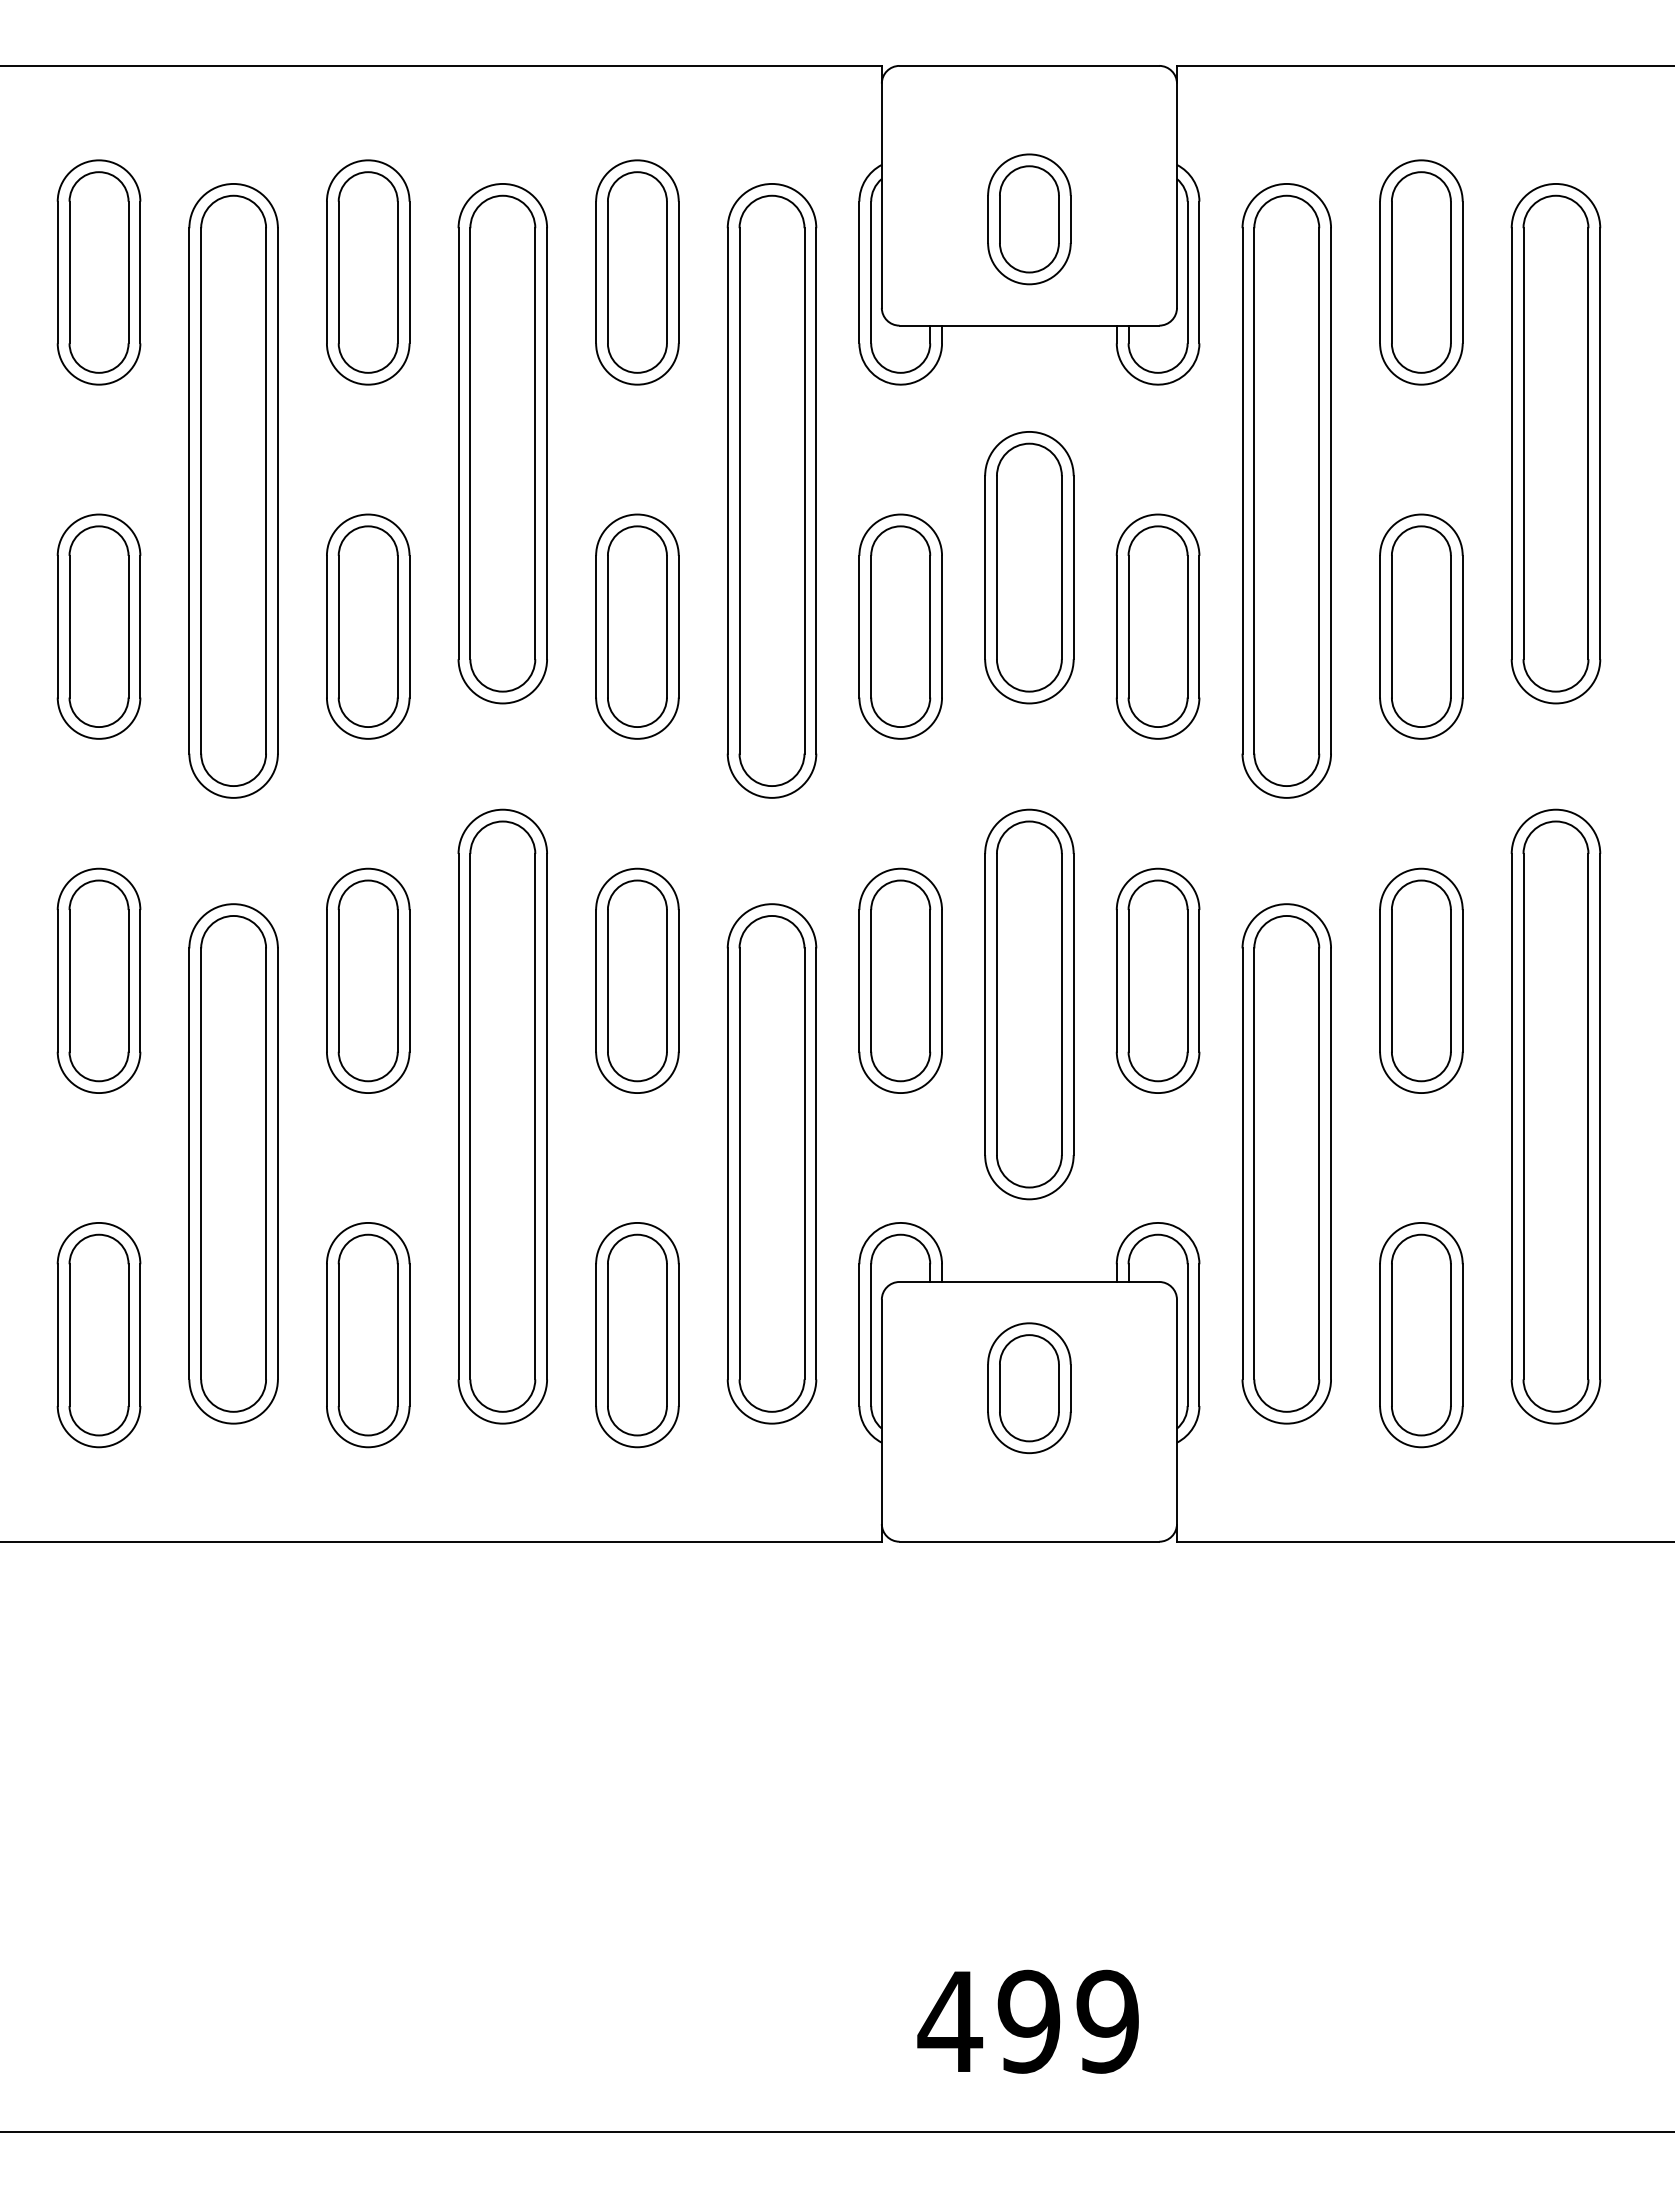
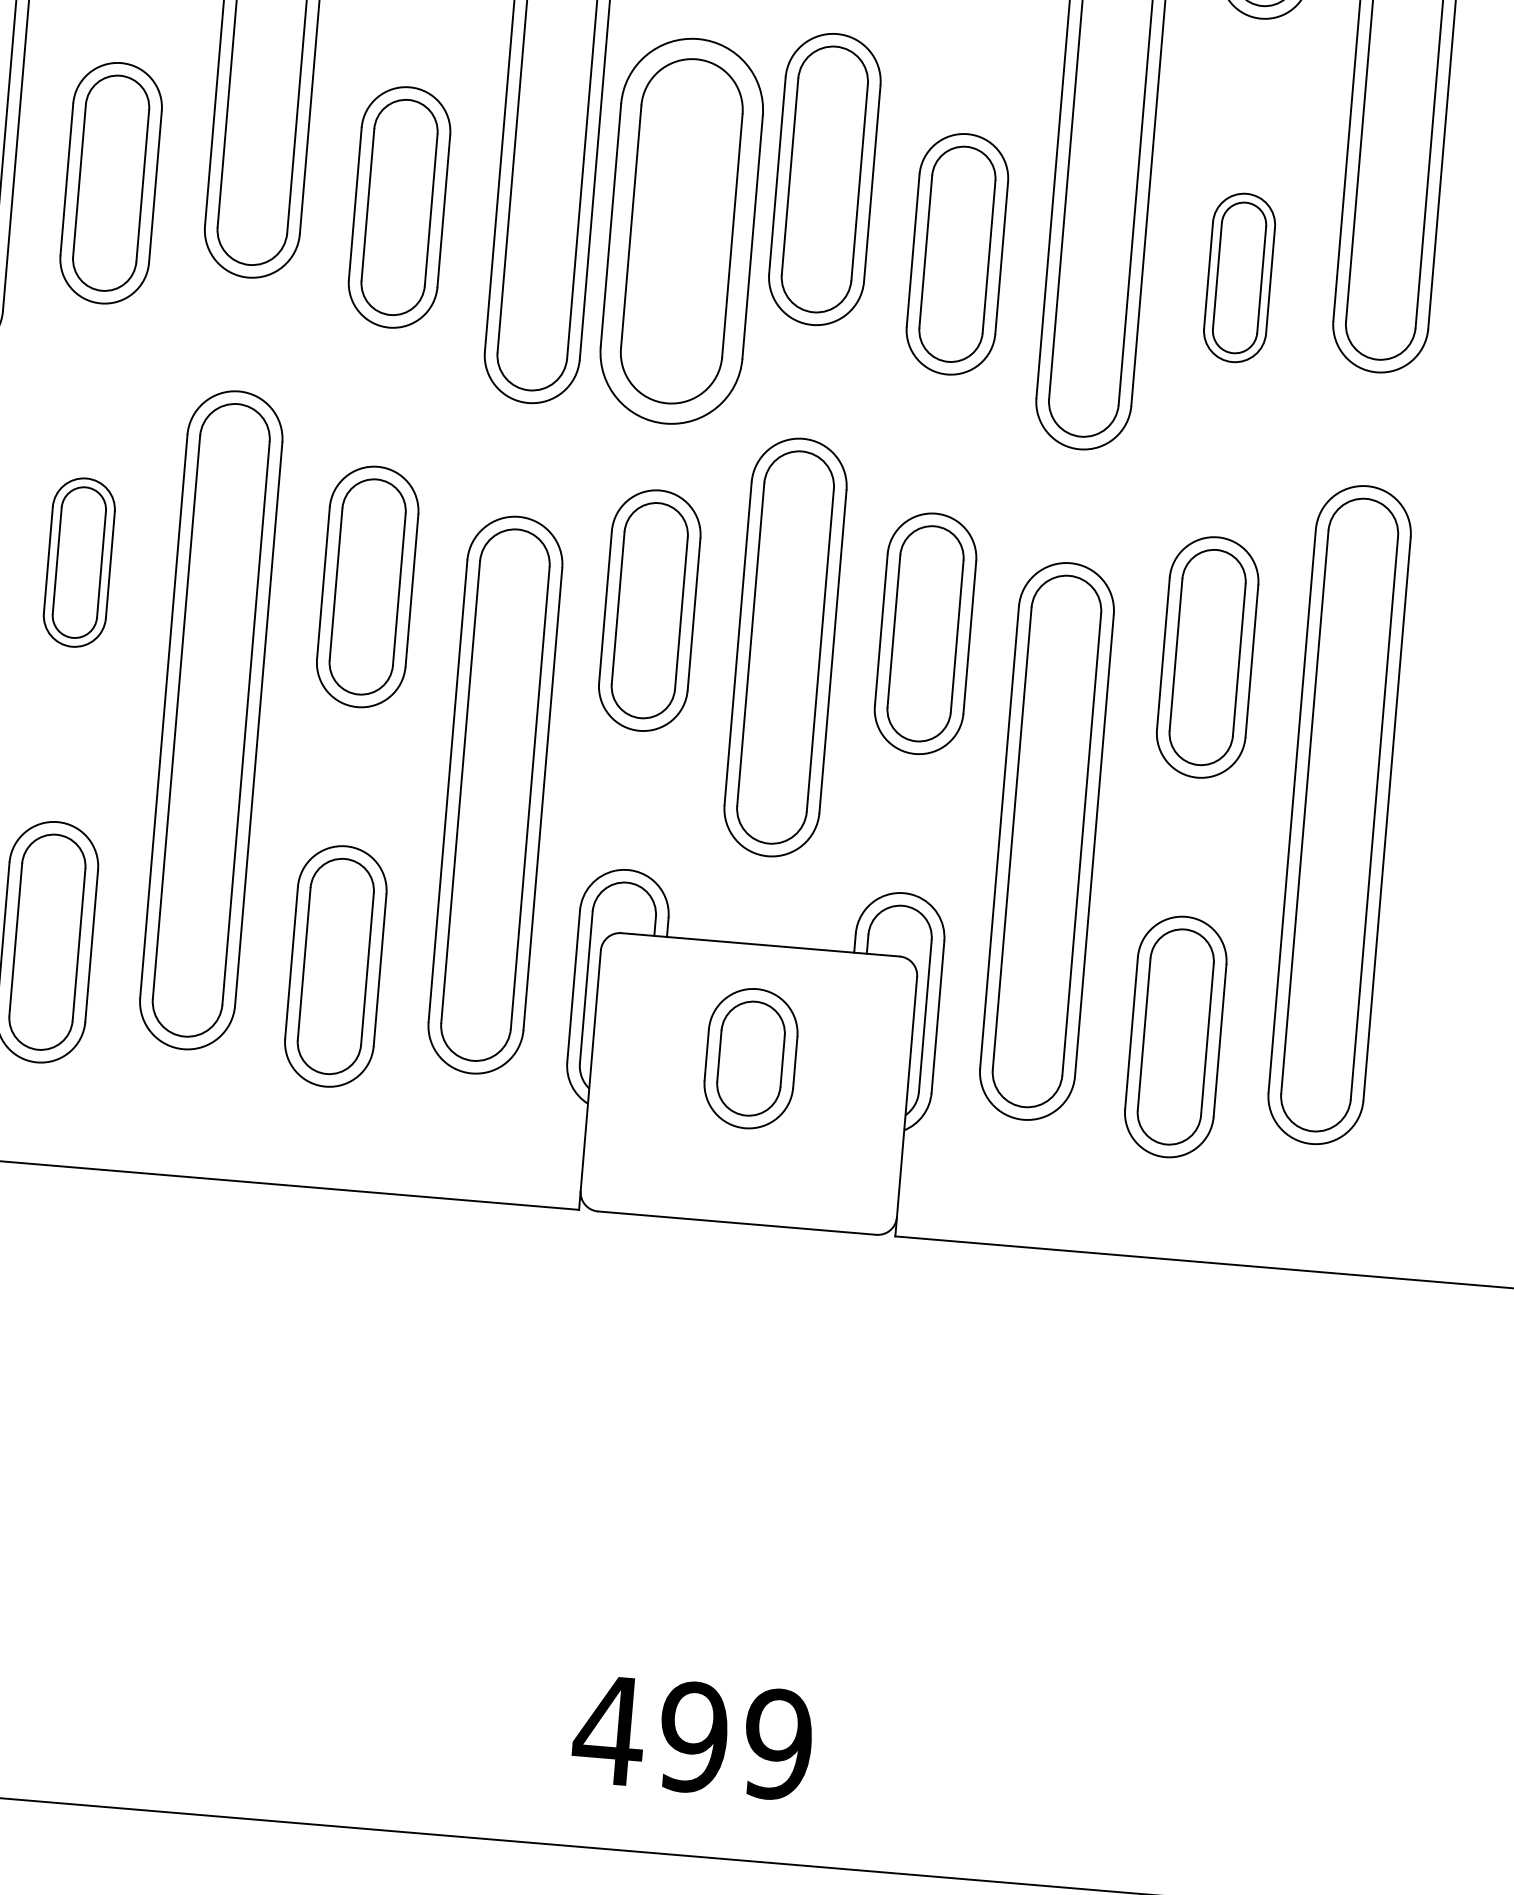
part: (900, 626) -> (681, 230), size x1.6
part: (1421, 626) -> (1239, 277), size x0.7
part: (368, 980) -> (79, 562), size x0.7

